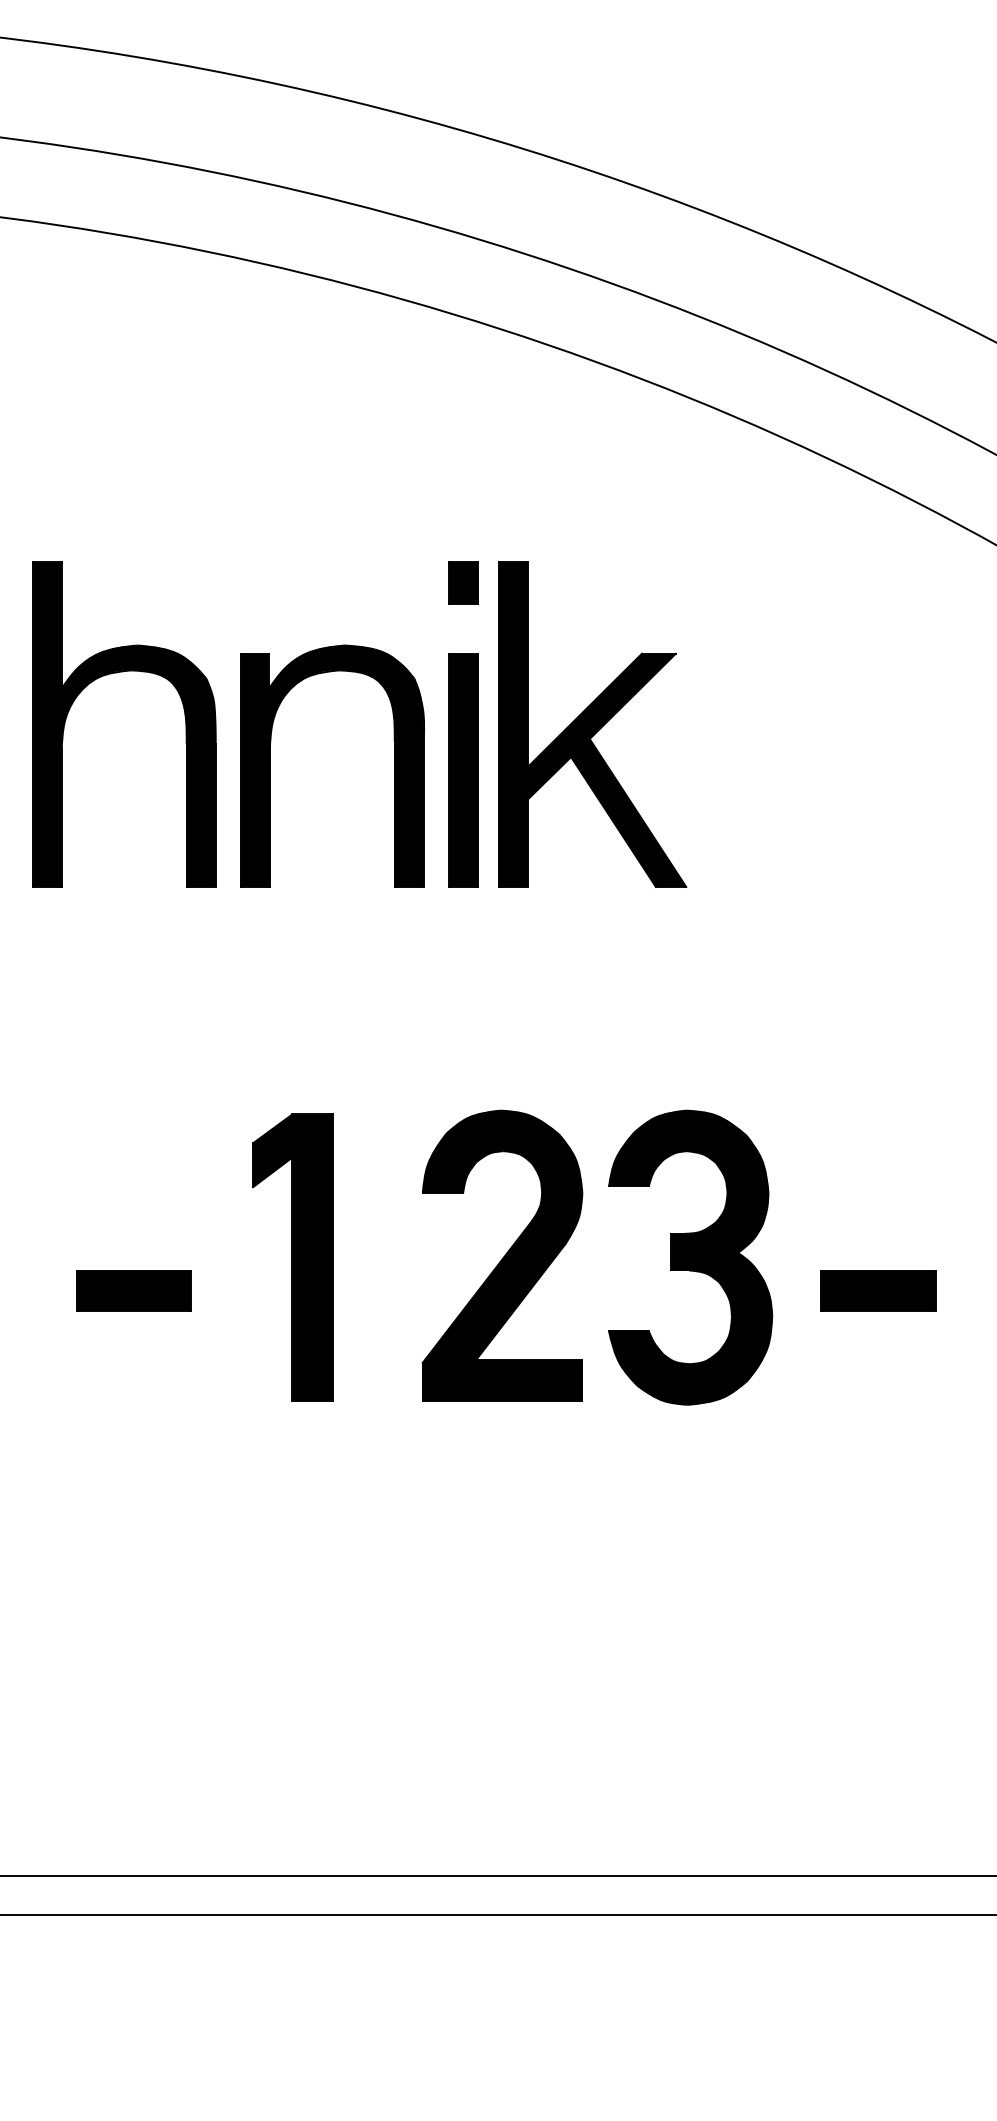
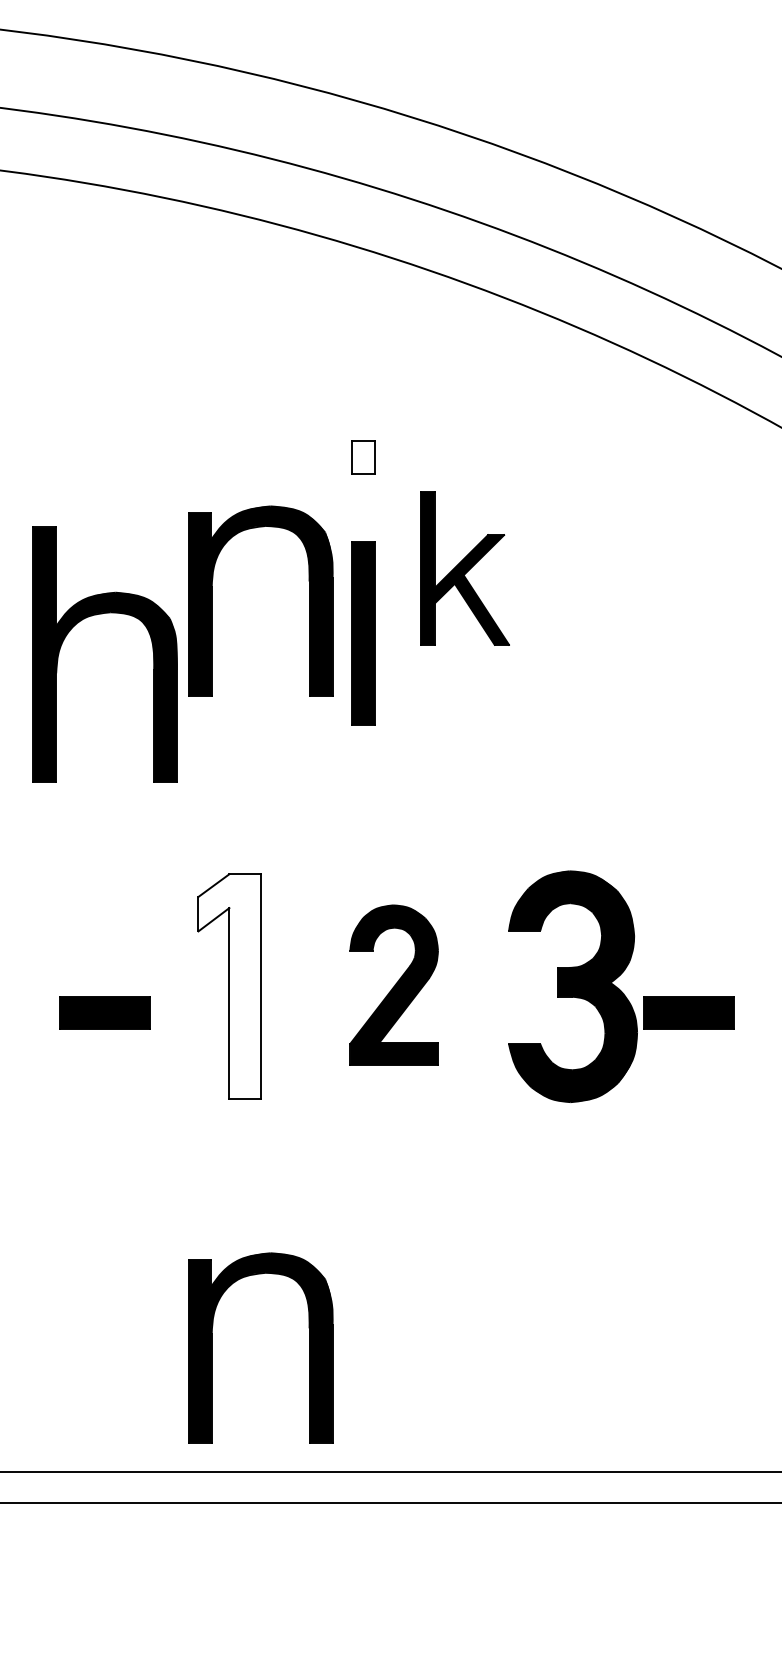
fill: (462, 582) -> (362, 457), removed
part: (117, 673) -> (99, 614), moved
part: (592, 724) -> (464, 568), size x0.6
part: (463, 770) -> (363, 633), moved
part: (502, 1255) -> (394, 984), size x0.7
fill: (292, 1257) -> (229, 986), removed
part: (690, 1257) -> (573, 986), moved
part: (270, 1717) -> (212, 1347), added

